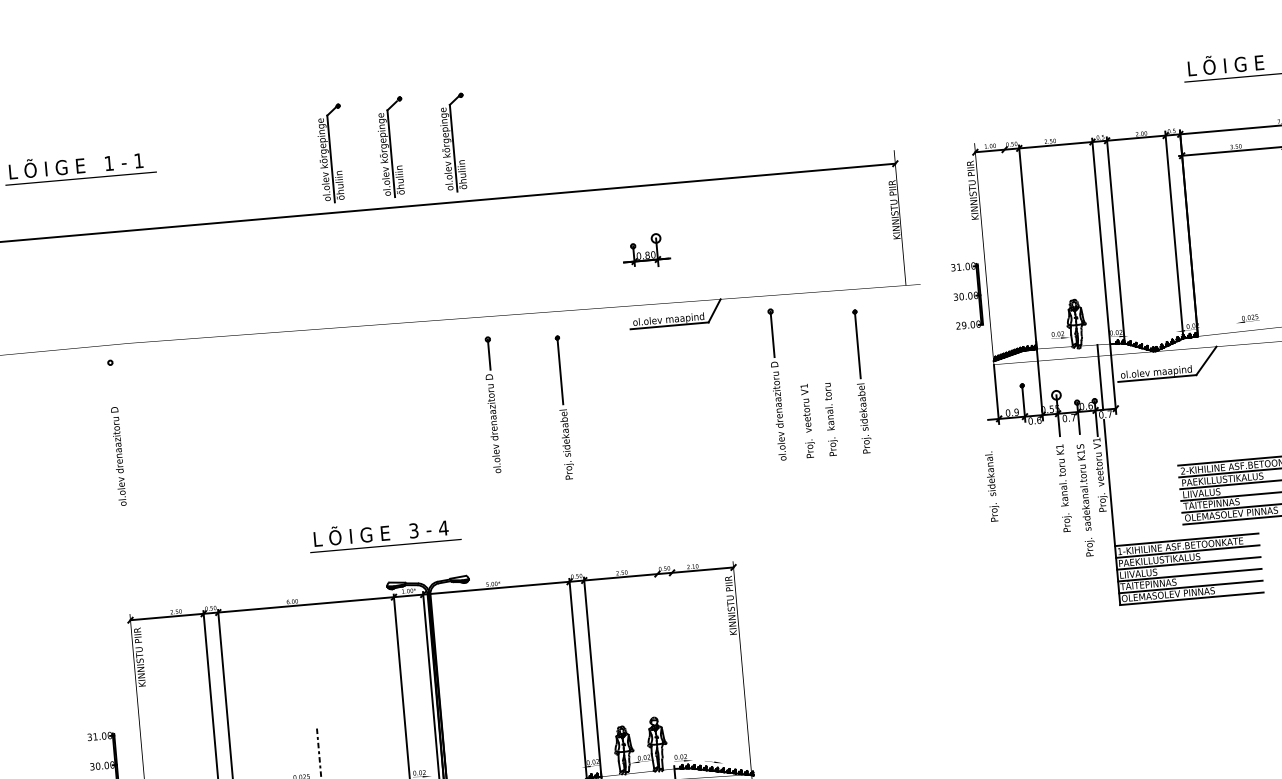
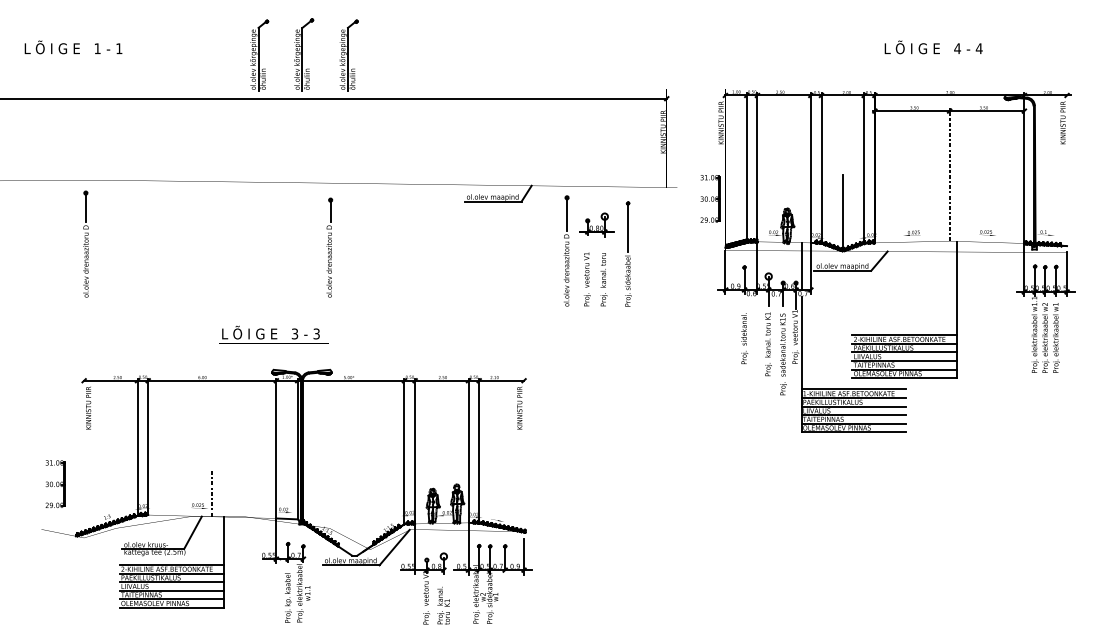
line: (1012, 248) -> (746, 167), added
part: (645, 250) -> (596, 224), moved
line: (1149, 298) -> (842, 212), added
line: (111, 382) -> (85, 207), added
part: (491, 404) -> (329, 247), moved
part: (564, 406) -> (411, 253), removed
text: (992, 486) -> (744, 338), moved
text: (443, 527) -> (316, 333), 4 -> 3
line: (680, 668) -> (479, 450), added
line: (665, 669) -> (468, 450), added

